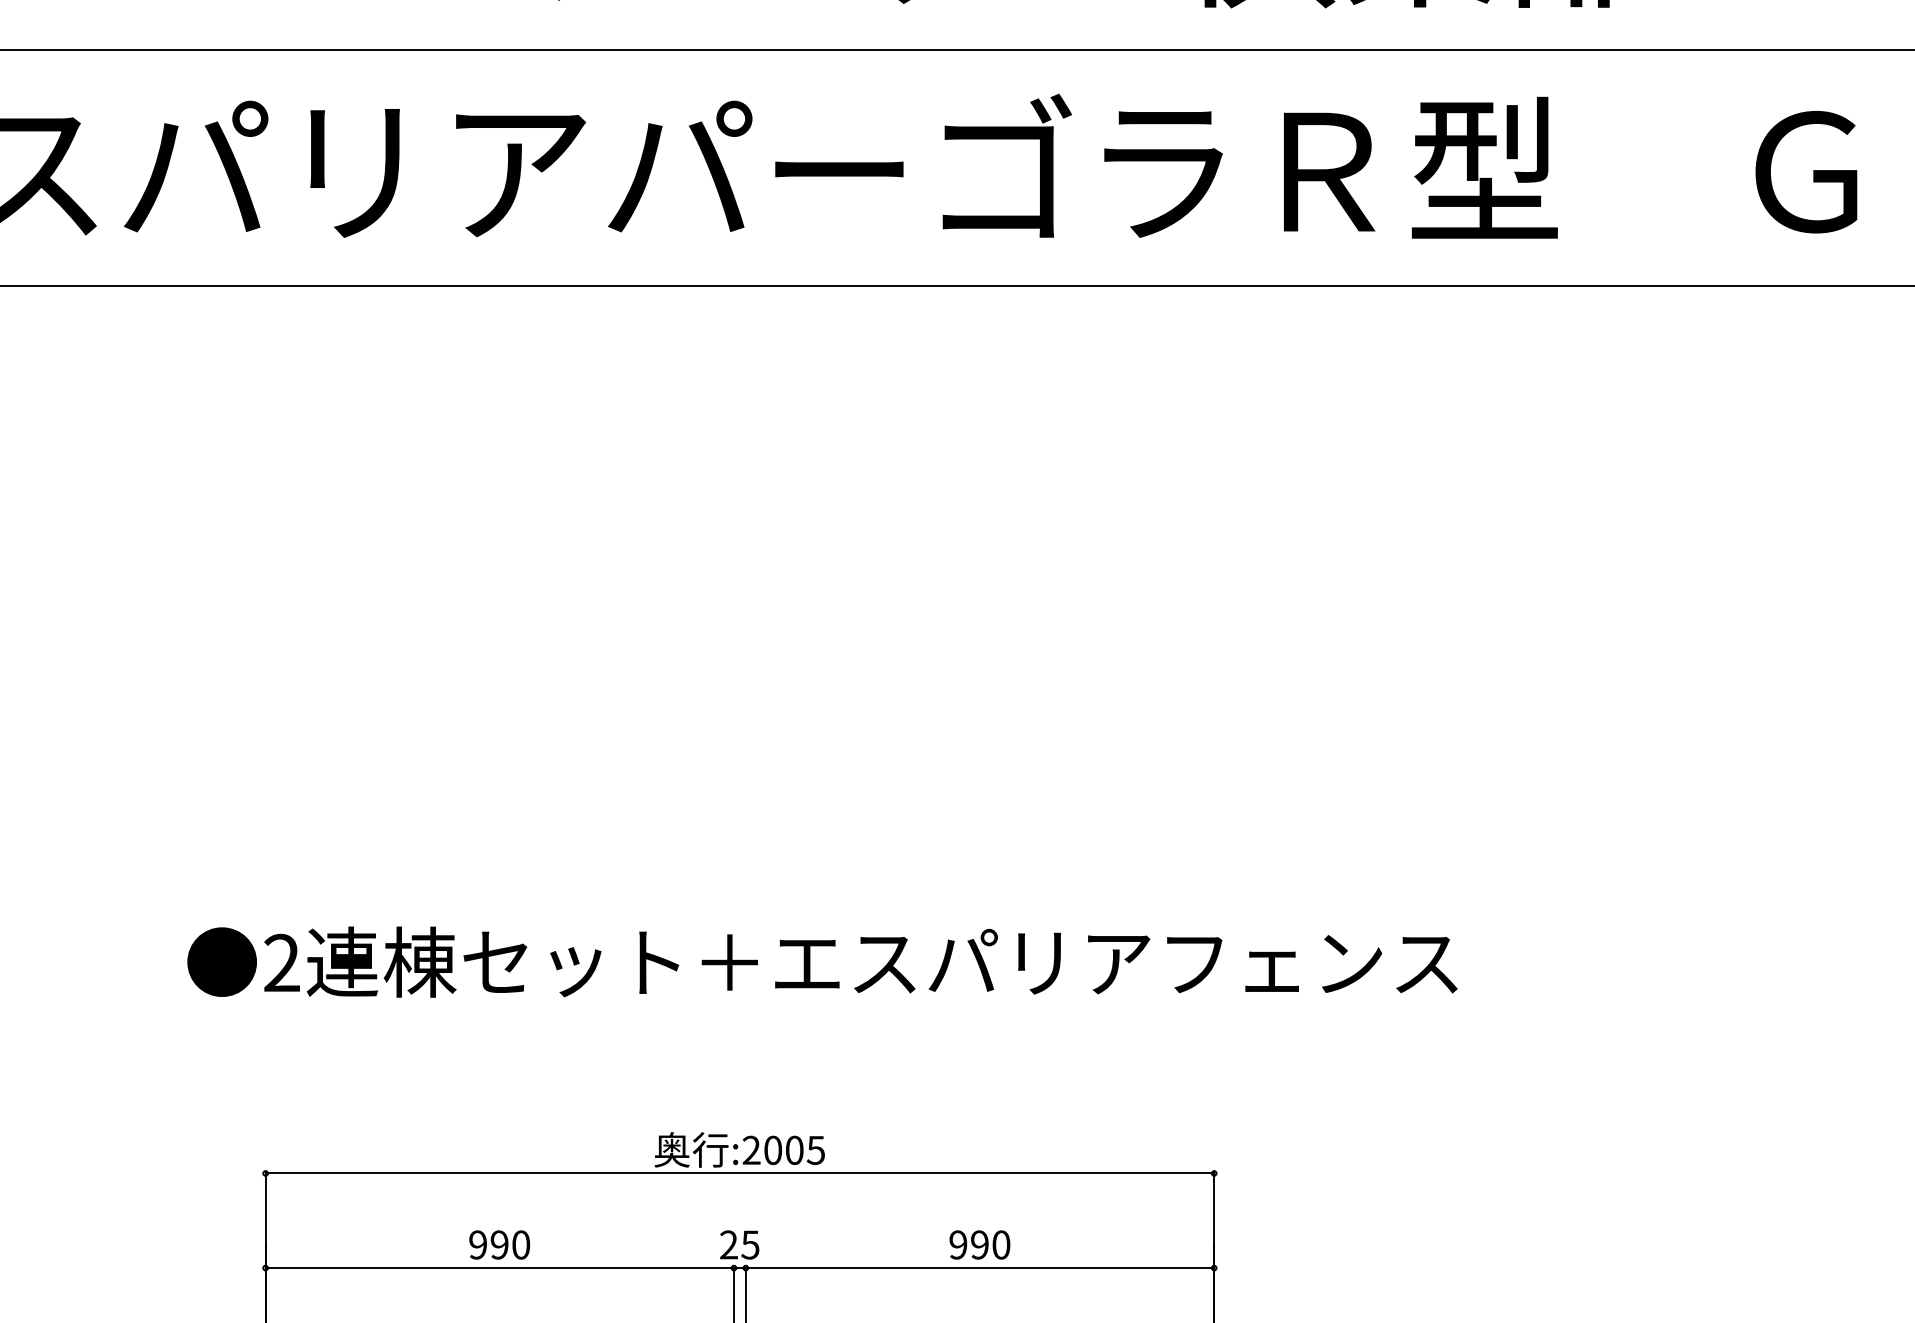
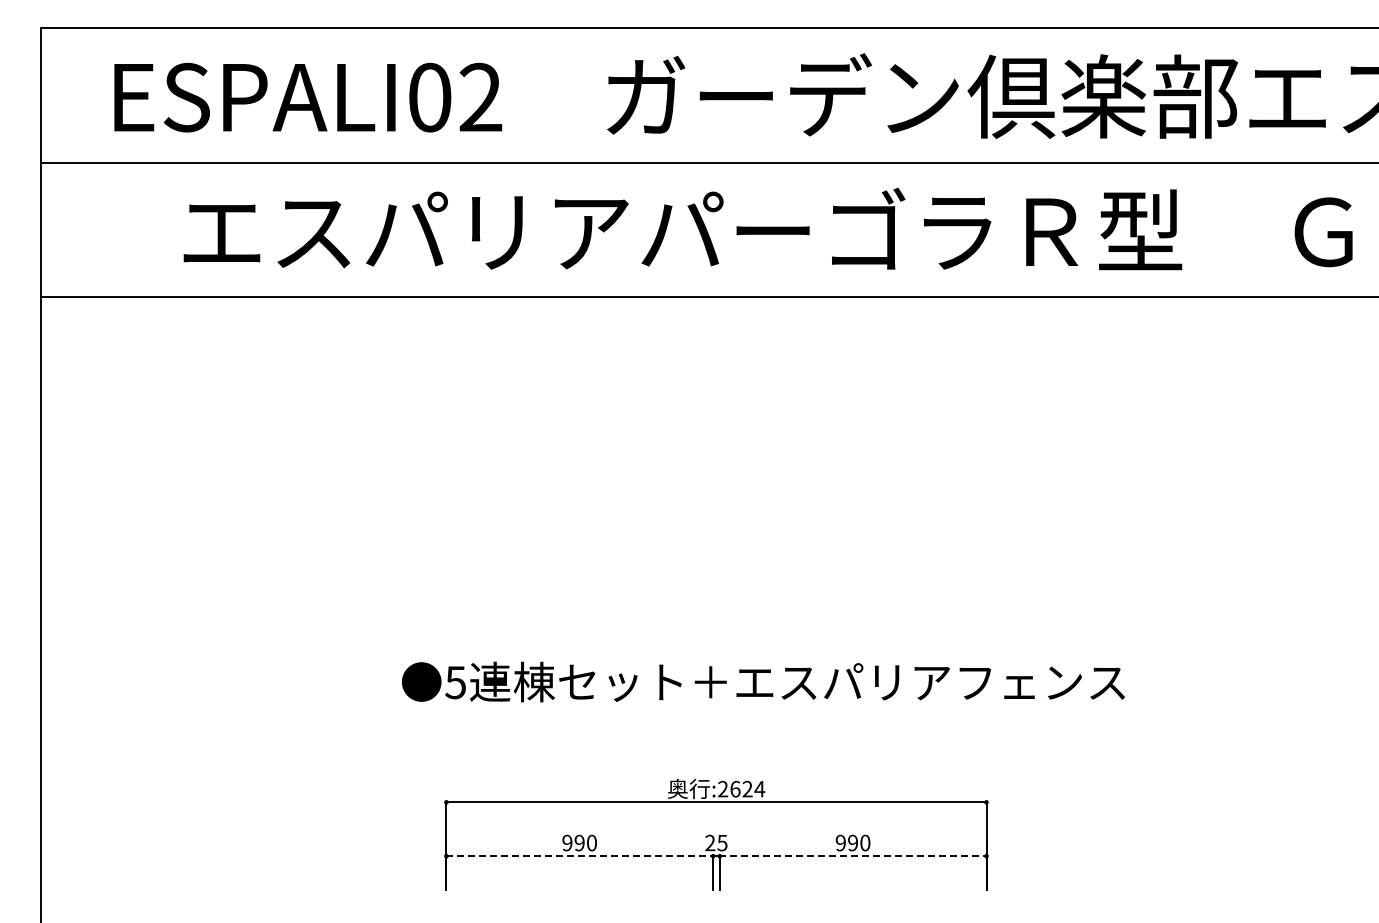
text: (281, 962) -> (455, 682), 2 -> 5
text: (794, 1150) -> (747, 789), :2005 -> :2624
line: (501, 1268) -> (580, 856), solid -> dashed
line: (978, 1268) -> (852, 856), solid -> dashed

